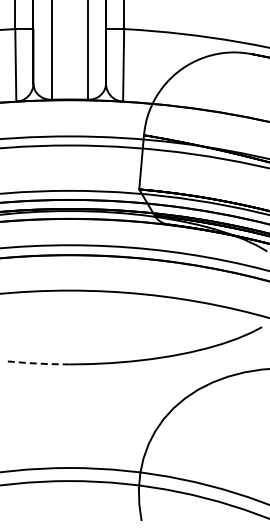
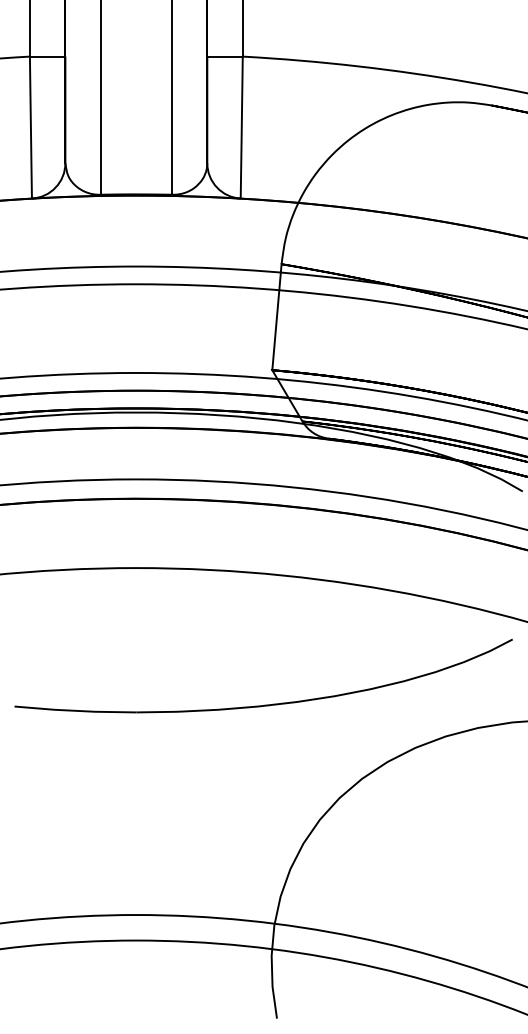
line: (38, 363) -> (75, 710), dashed -> solid

